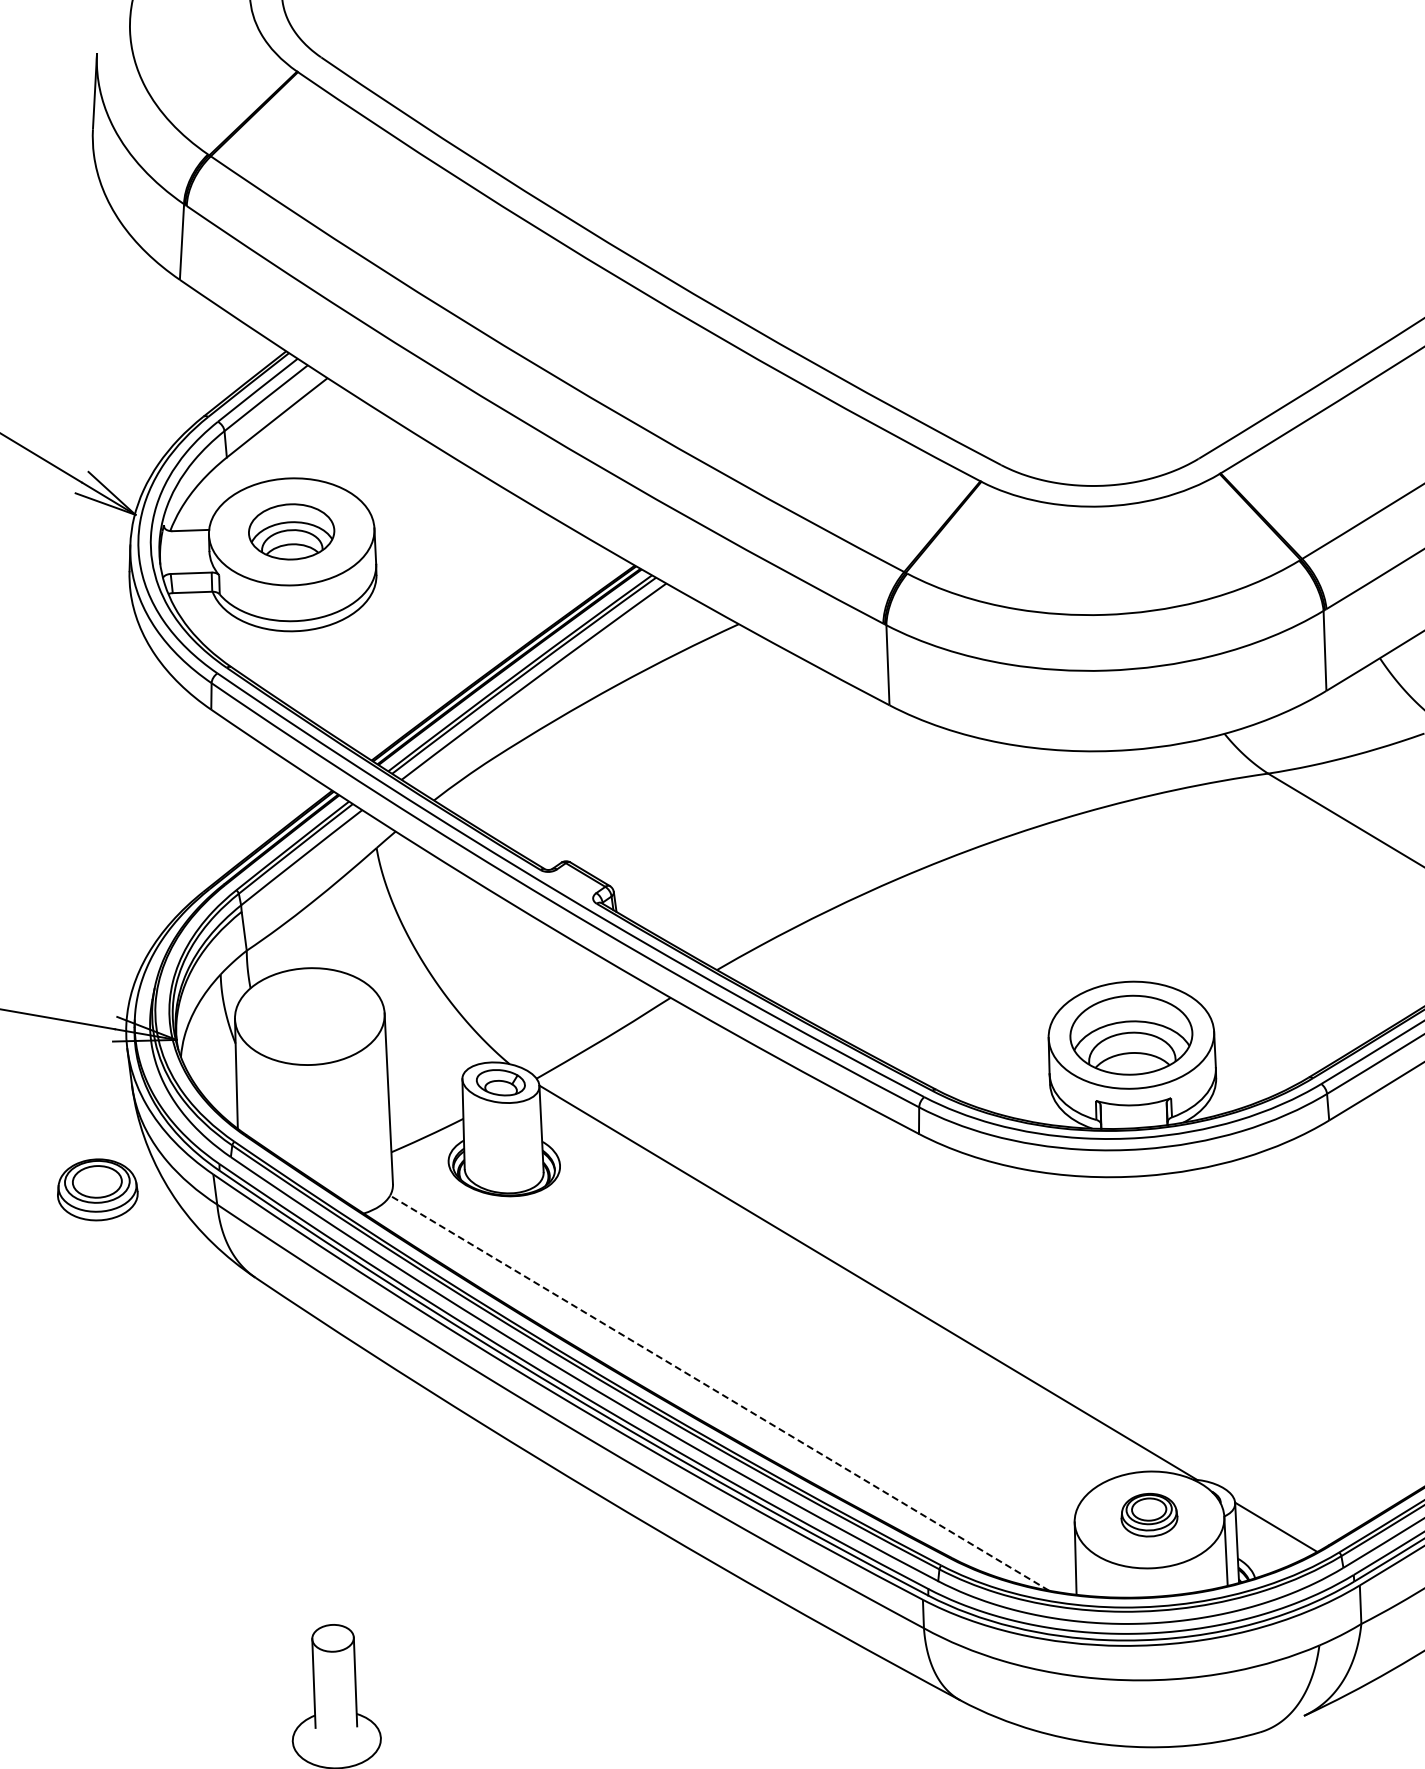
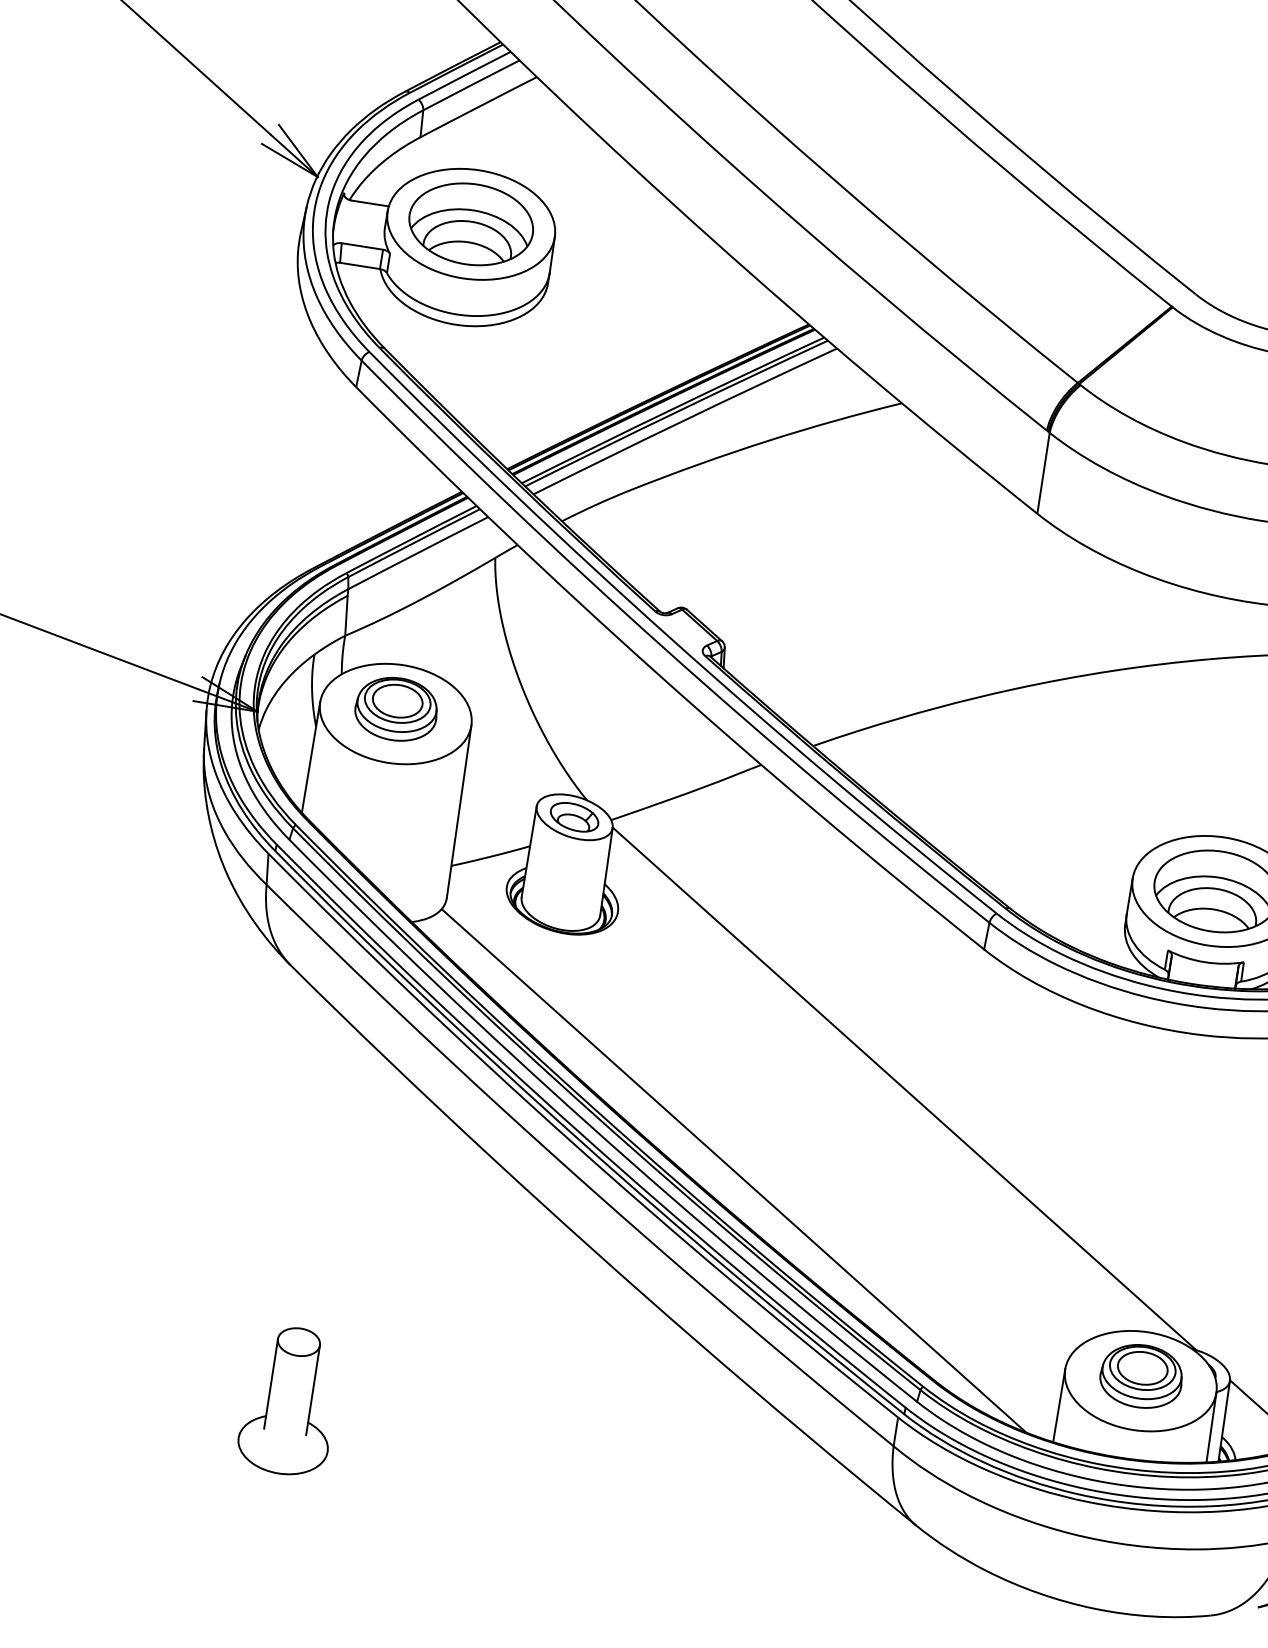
part: (291, 531) -> (471, 223), size x1.43
part: (97, 1189) -> (396, 708), moved
line: (719, 1392) -> (734, 1170), dashed -> solid
part: (1149, 1514) -> (1141, 1375), size x1.43

